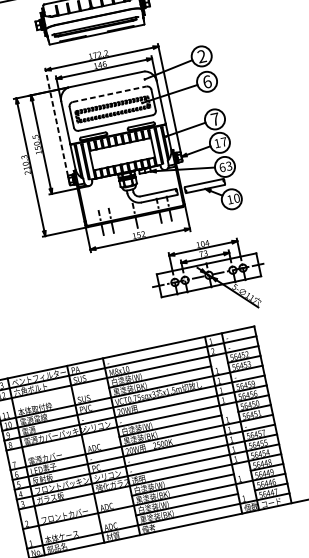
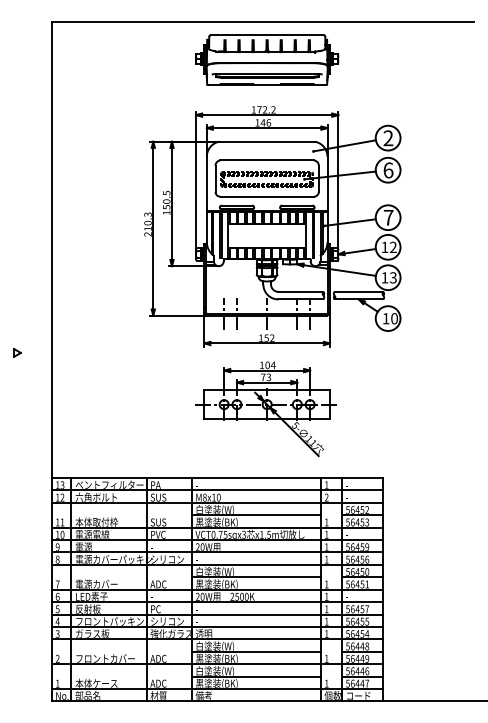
line: (109, 94) -> (267, 160), dashed -> solid
line: (56, 122) -> (195, 180), dashed -> solid
text: (224, 141) -> (393, 246), 17 -> 12
text: (222, 167) -> (384, 277), 63 -> 13
part: (208, 279) -> (265, 409), moved

